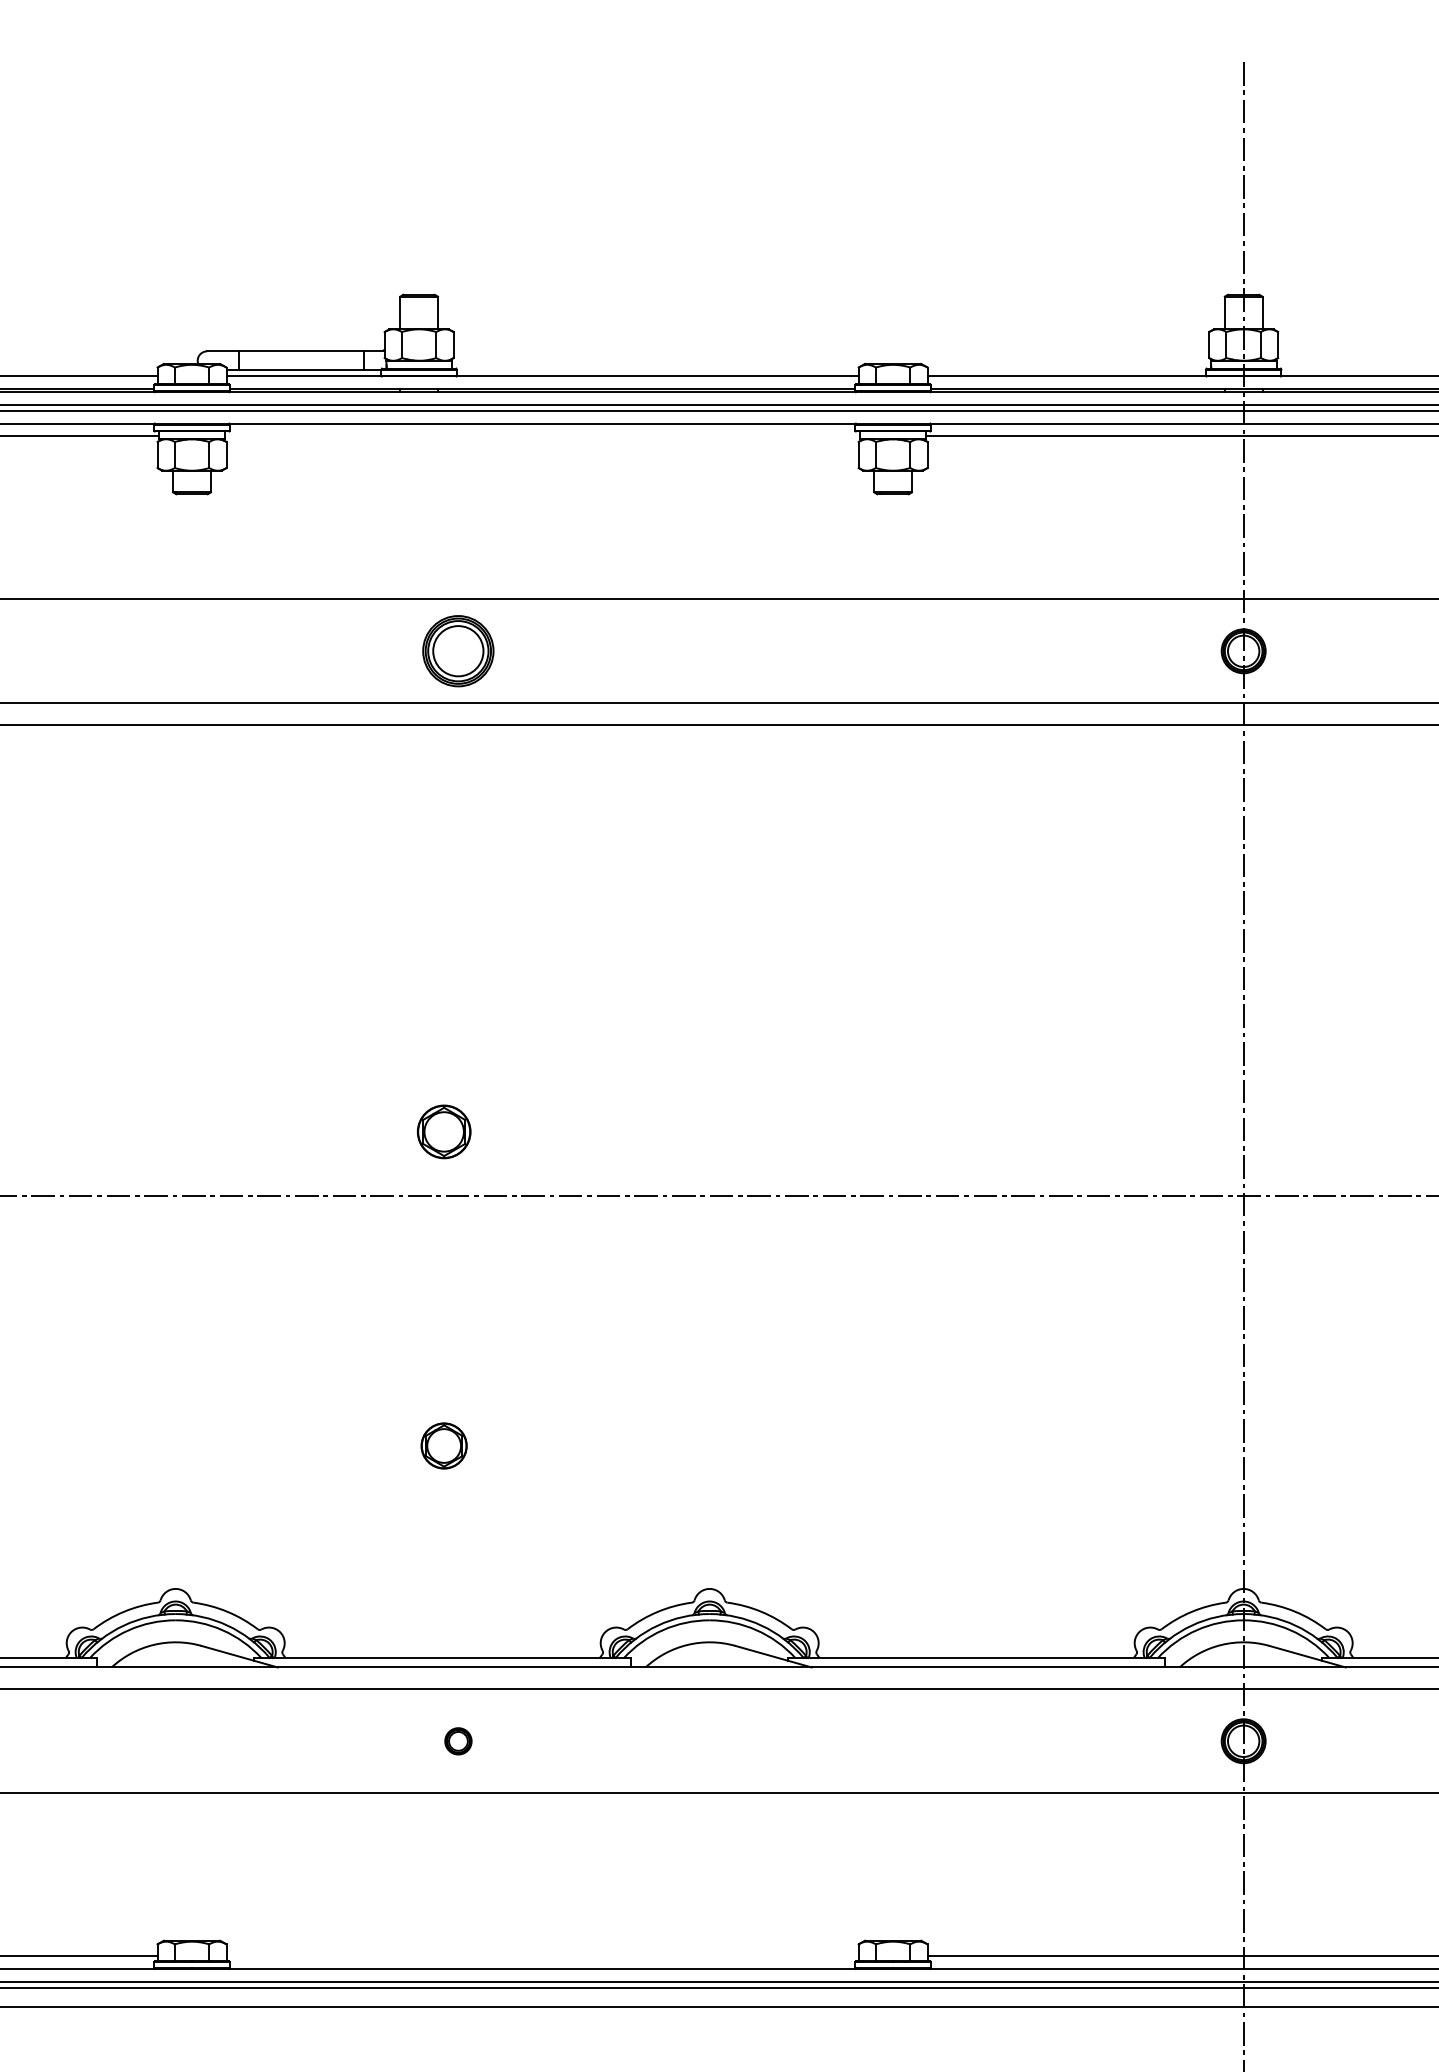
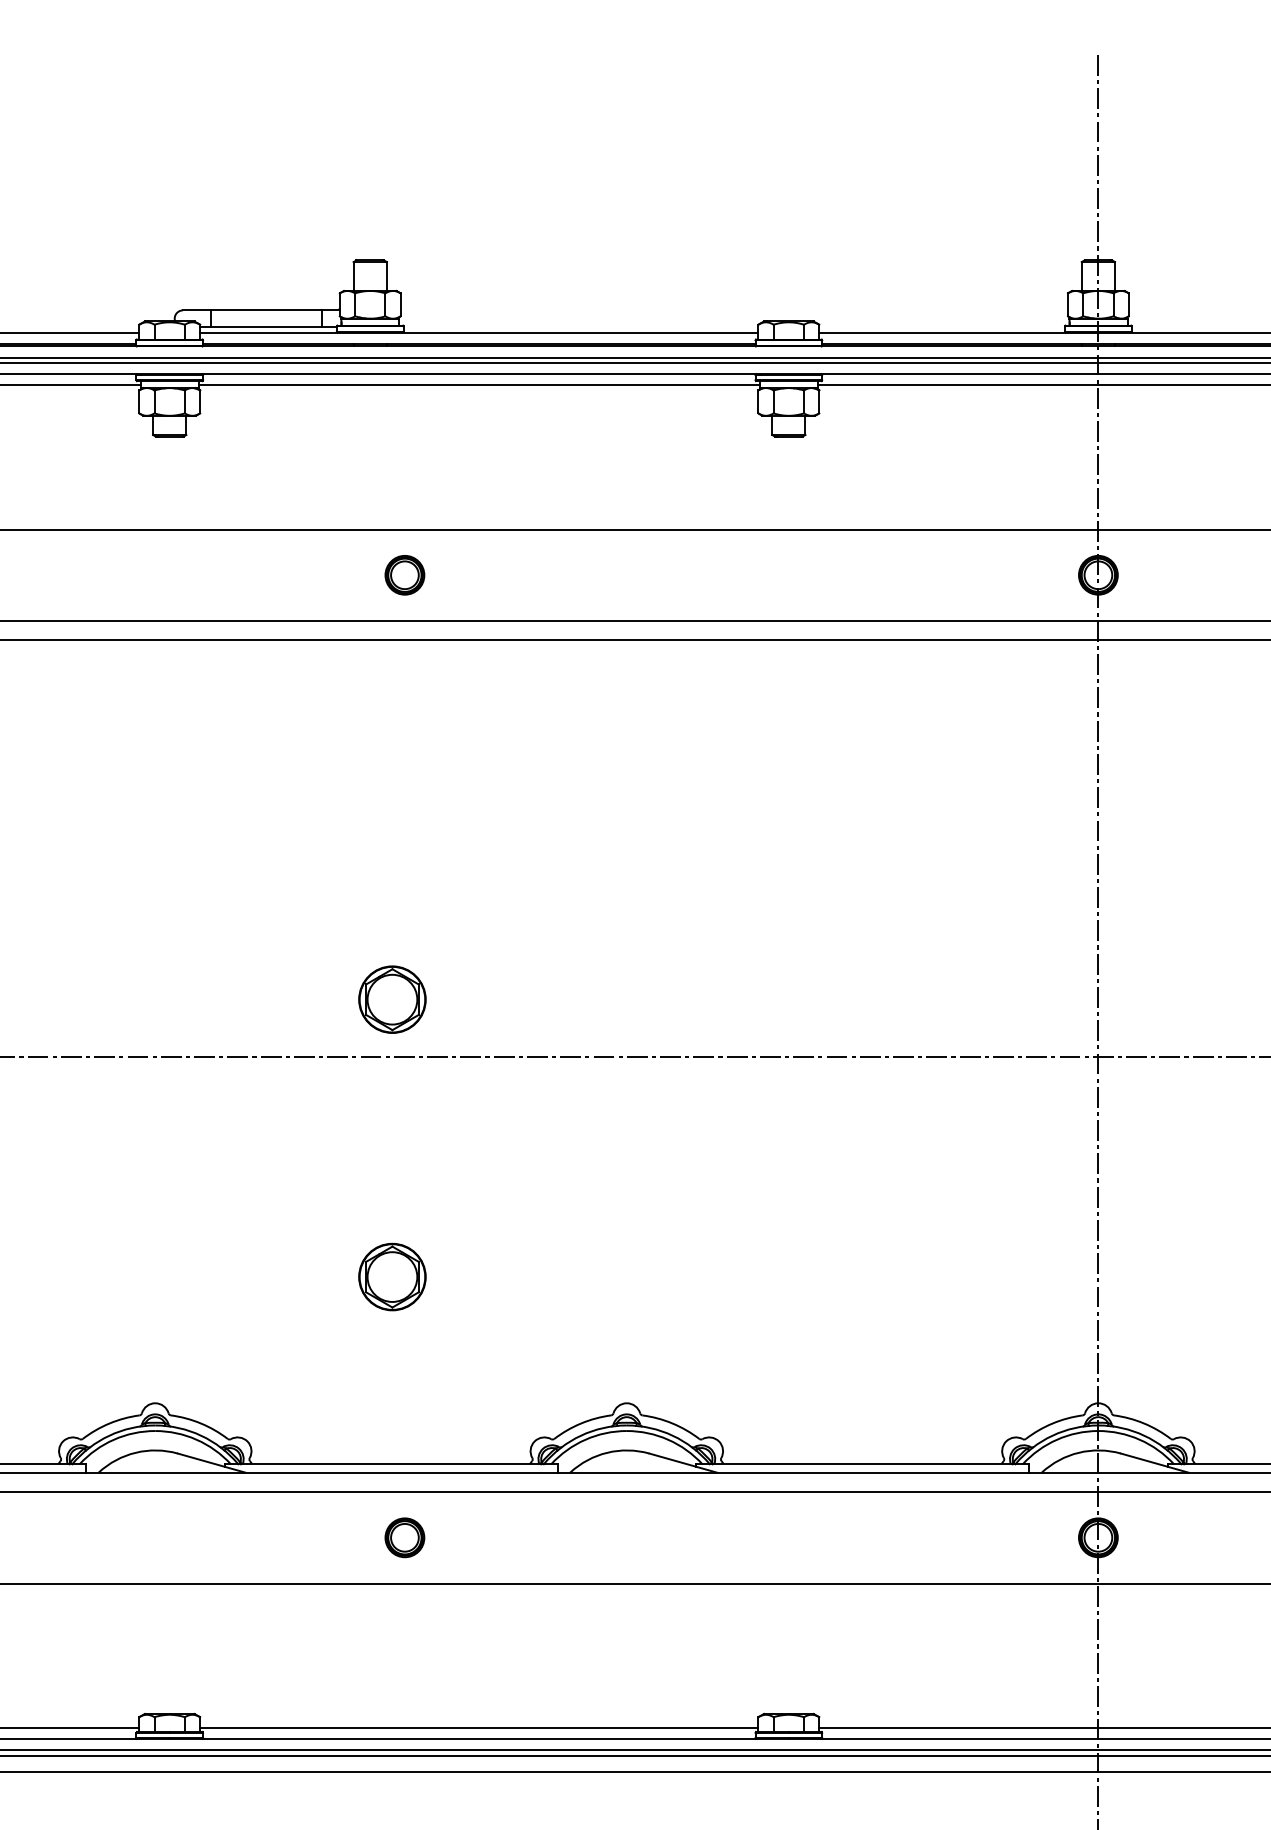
line: (542, 436) -> (479, 385), added
part: (458, 651) -> (405, 575), size x0.62
part: (443, 1131) -> (391, 999), size x1.43
part: (443, 1445) -> (391, 1276), size x1.67
part: (458, 1741) -> (405, 1538), size x1.67
line: (542, 1956) -> (479, 1727), added

